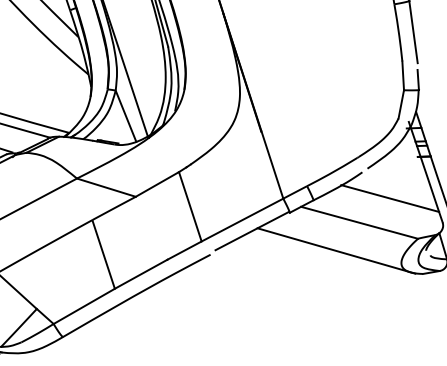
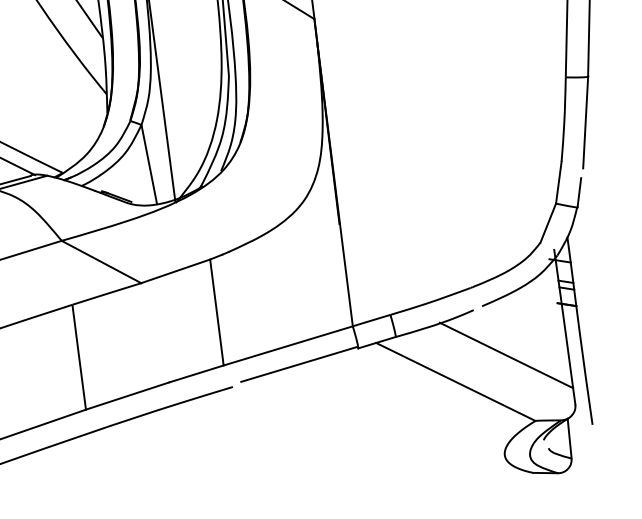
line: (336, 250) -> (415, 415), removed

